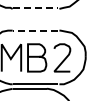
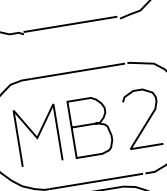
line: (35, 7) -> (70, 23), dashed -> solid
line: (35, 30) -> (78, 71), dashed -> solid

